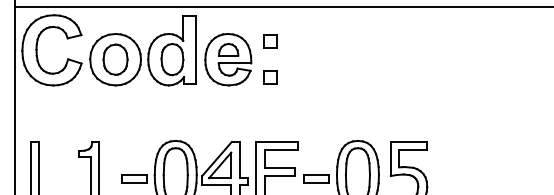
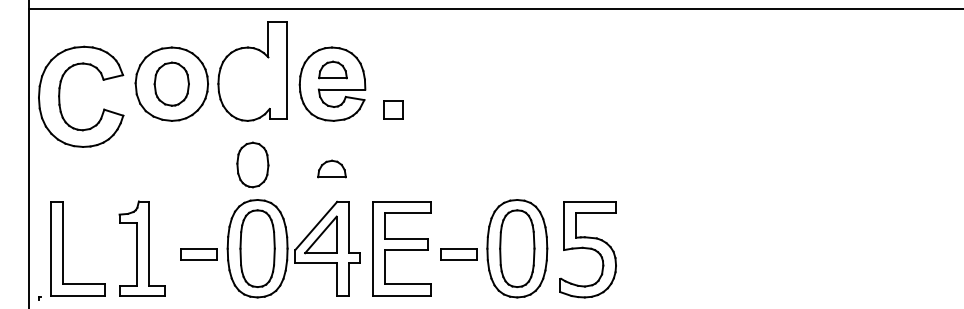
part: (271, 41) -> (393, 58), removed
part: (37, 50) -> (60, 96), moved
part: (172, 59) -> (252, 164), moved
part: (227, 118) -> (331, 168), added

